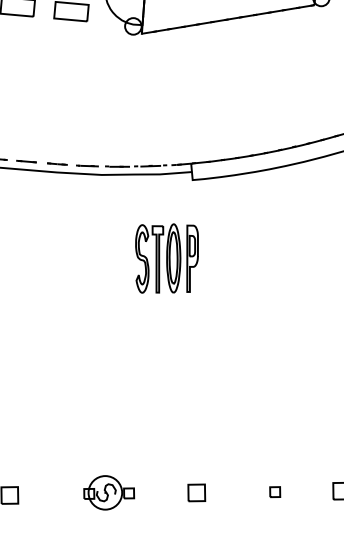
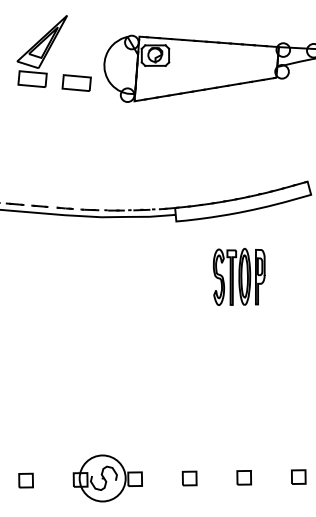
part: (166, 257) -> (238, 276), moved
part: (274, 491) -> (243, 477), size x1.67
part: (108, 492) -> (107, 478), size x1.67
part: (196, 492) -> (189, 478), moved

